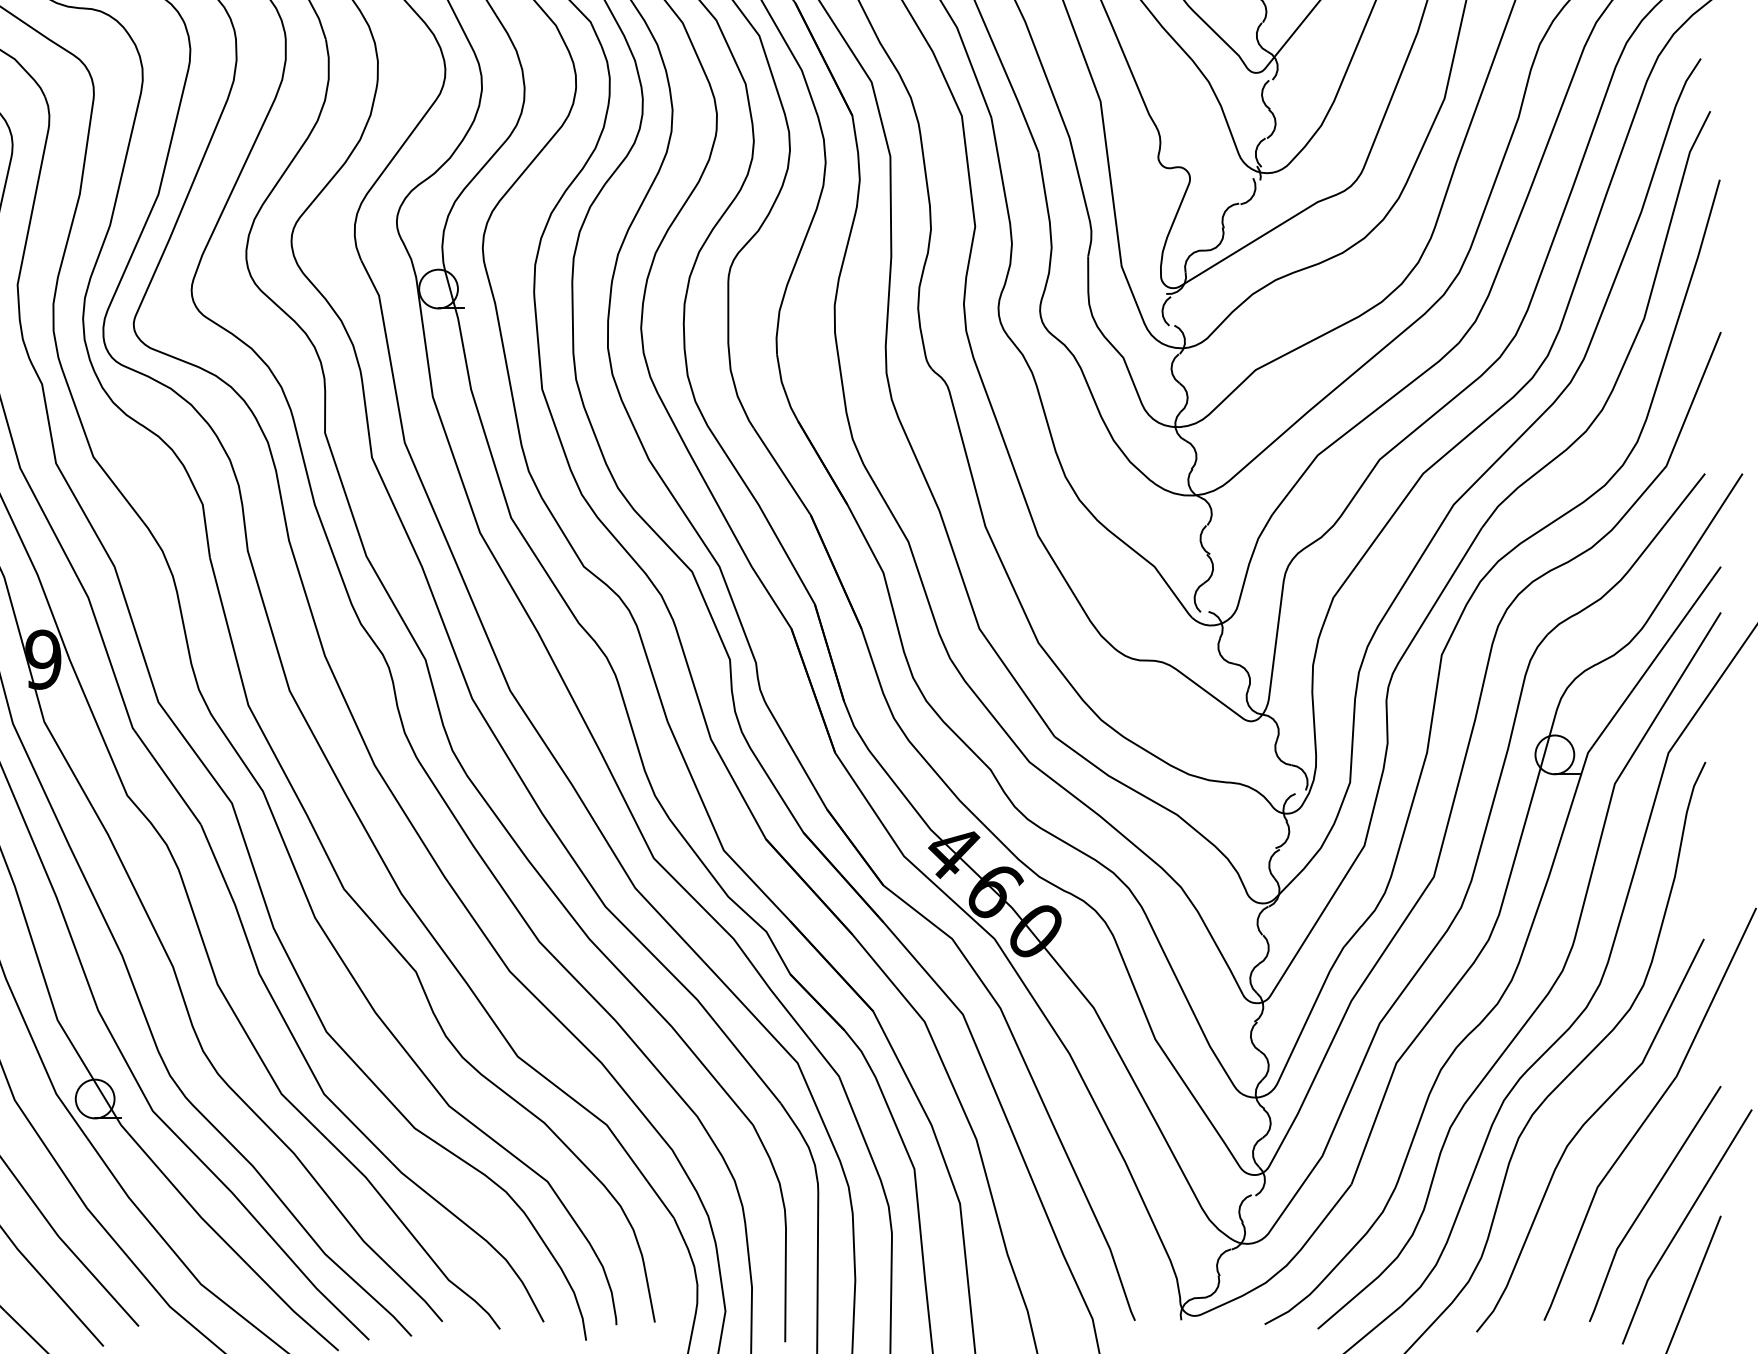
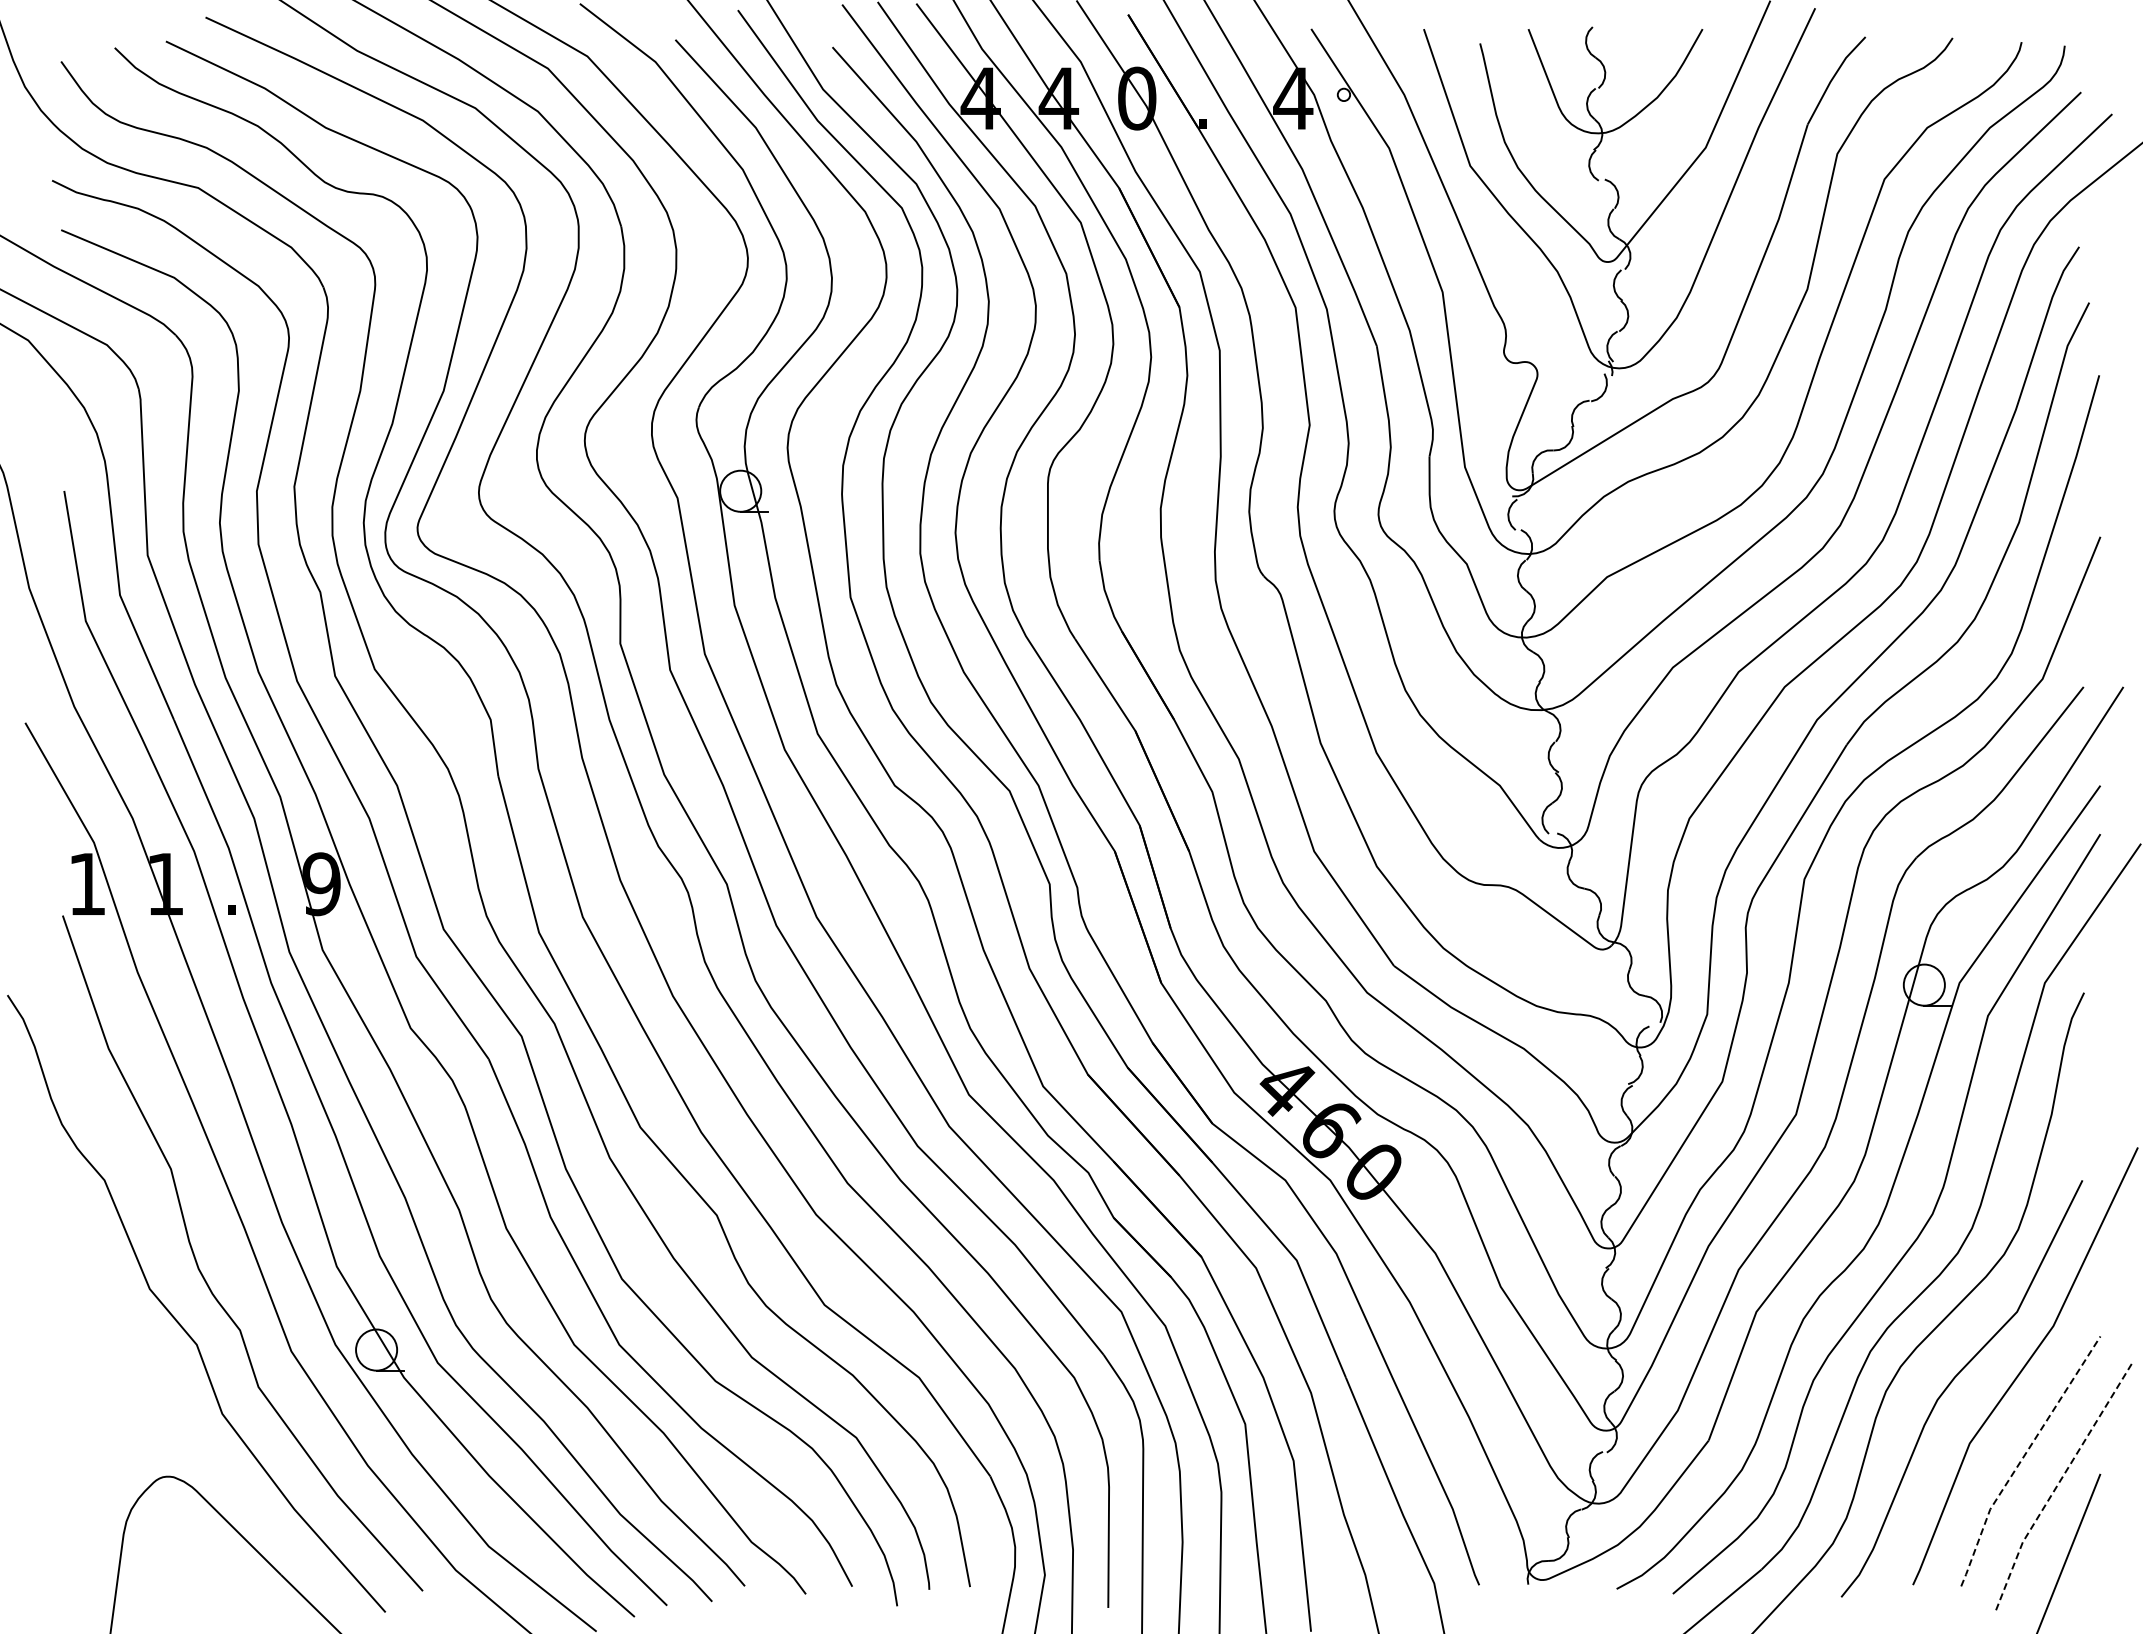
line: (1647, 1201) -> (2022, 1458), solid -> dashed
line: (1681, 1224) -> (2058, 1483), solid -> dashed

